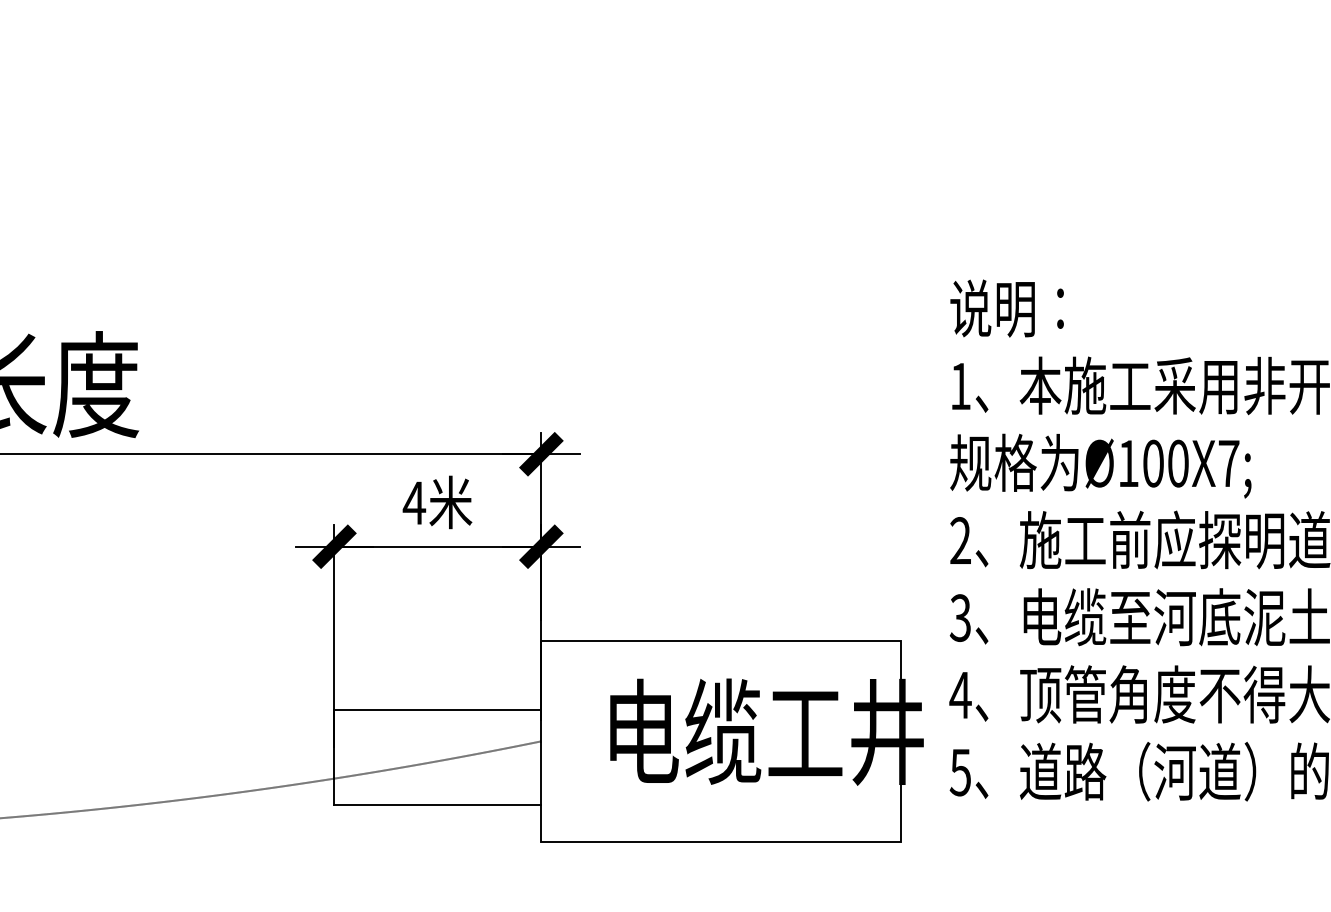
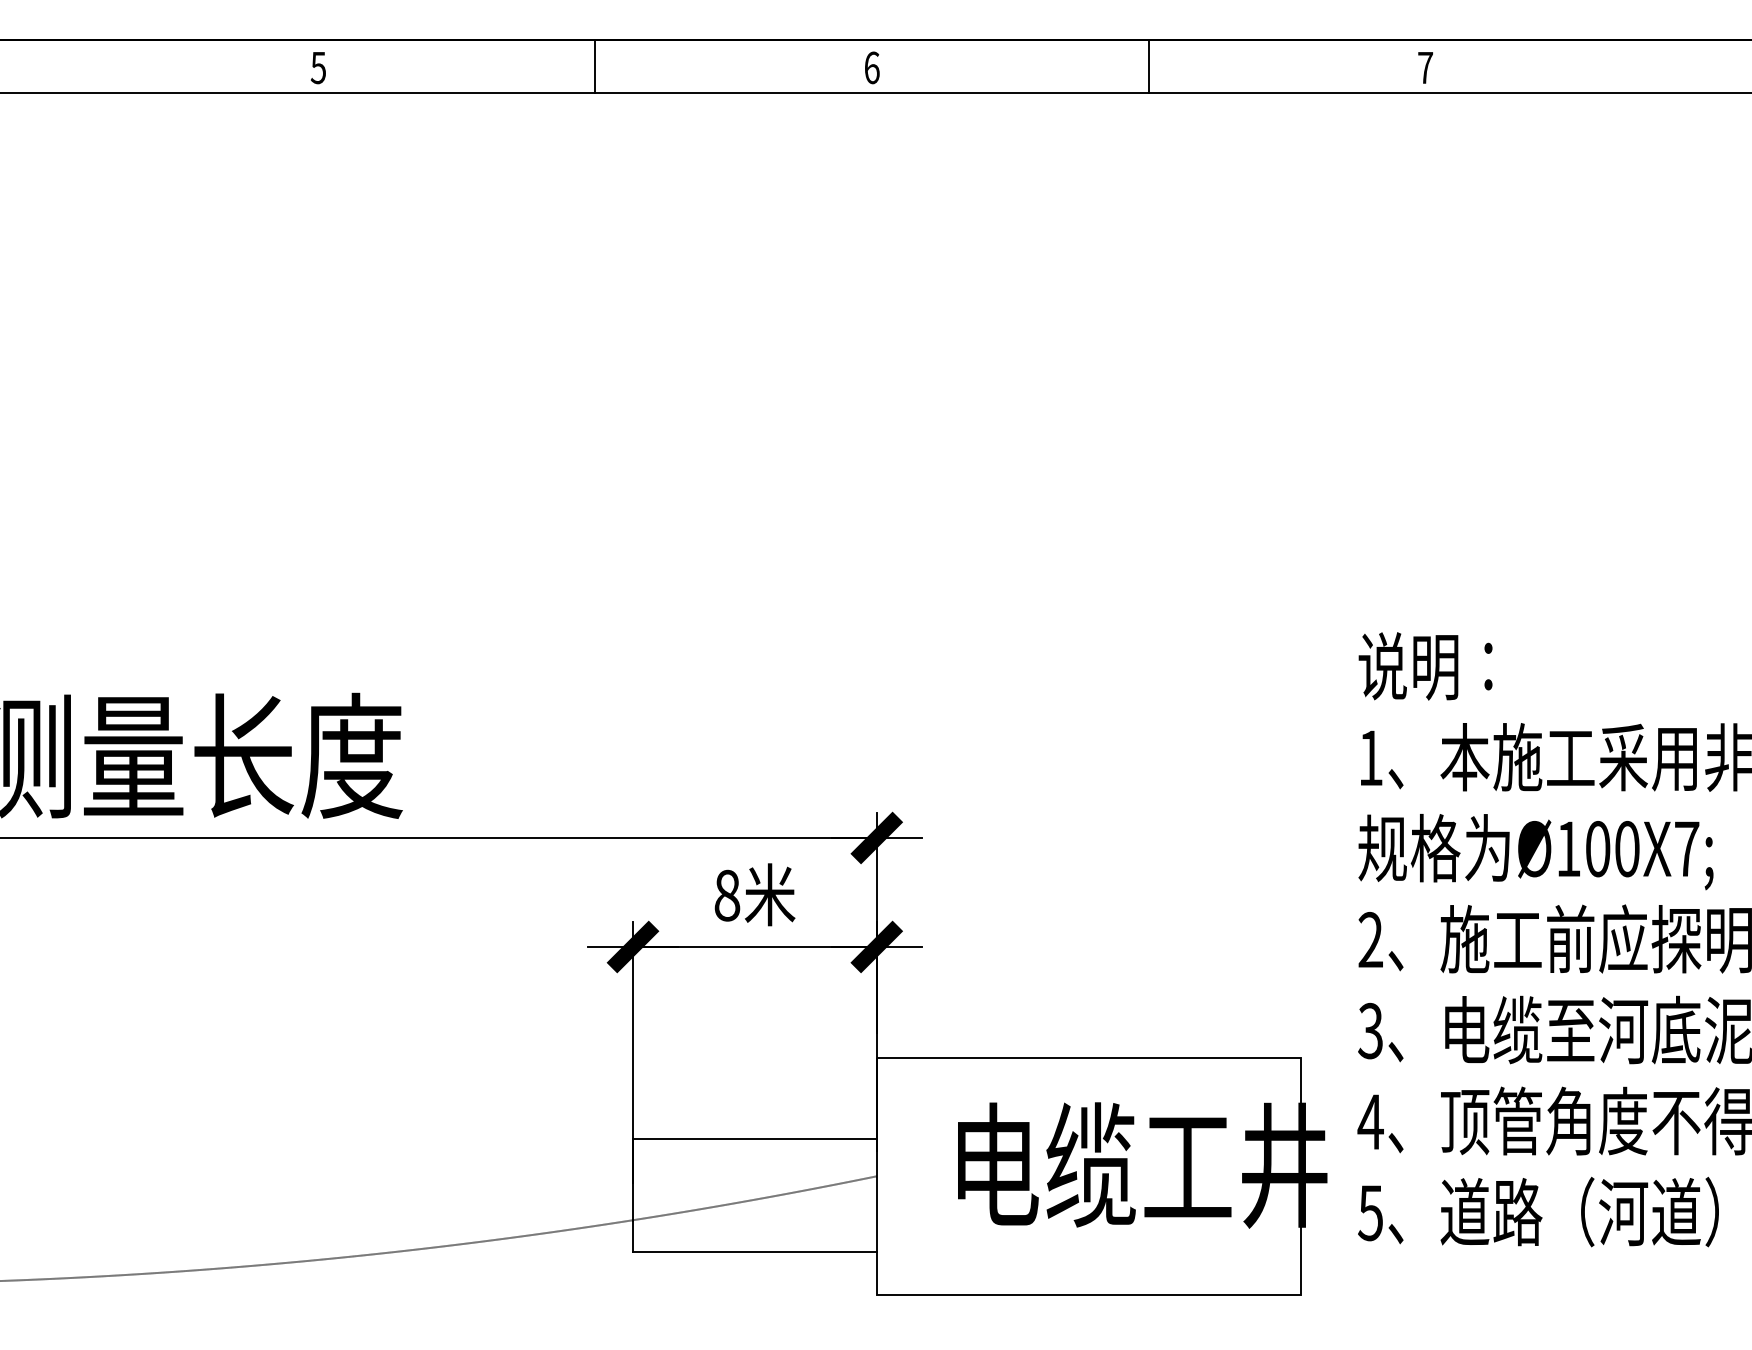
text: (413, 503) -> (726, 895), 4 -> 8

